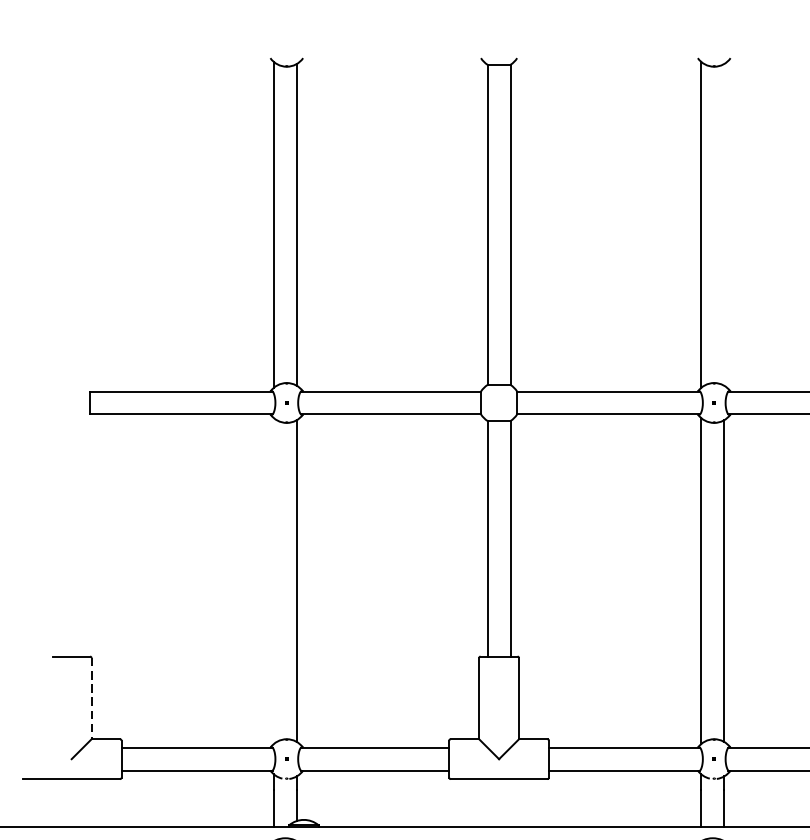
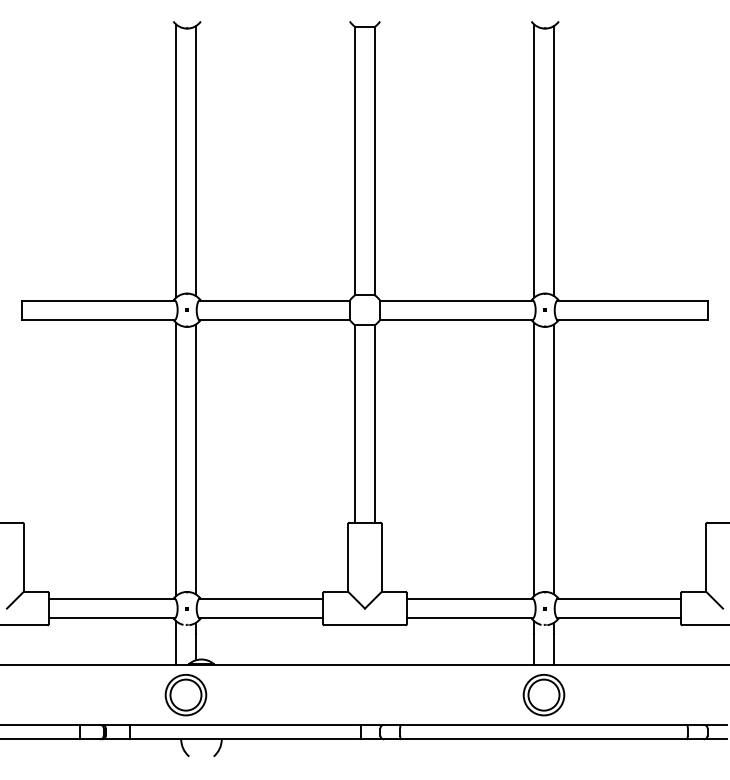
line: (724, 224) -> (553, 160), added
line: (274, 581) -> (176, 459), added
line: (91, 699) -> (23, 558), dashed -> solid

